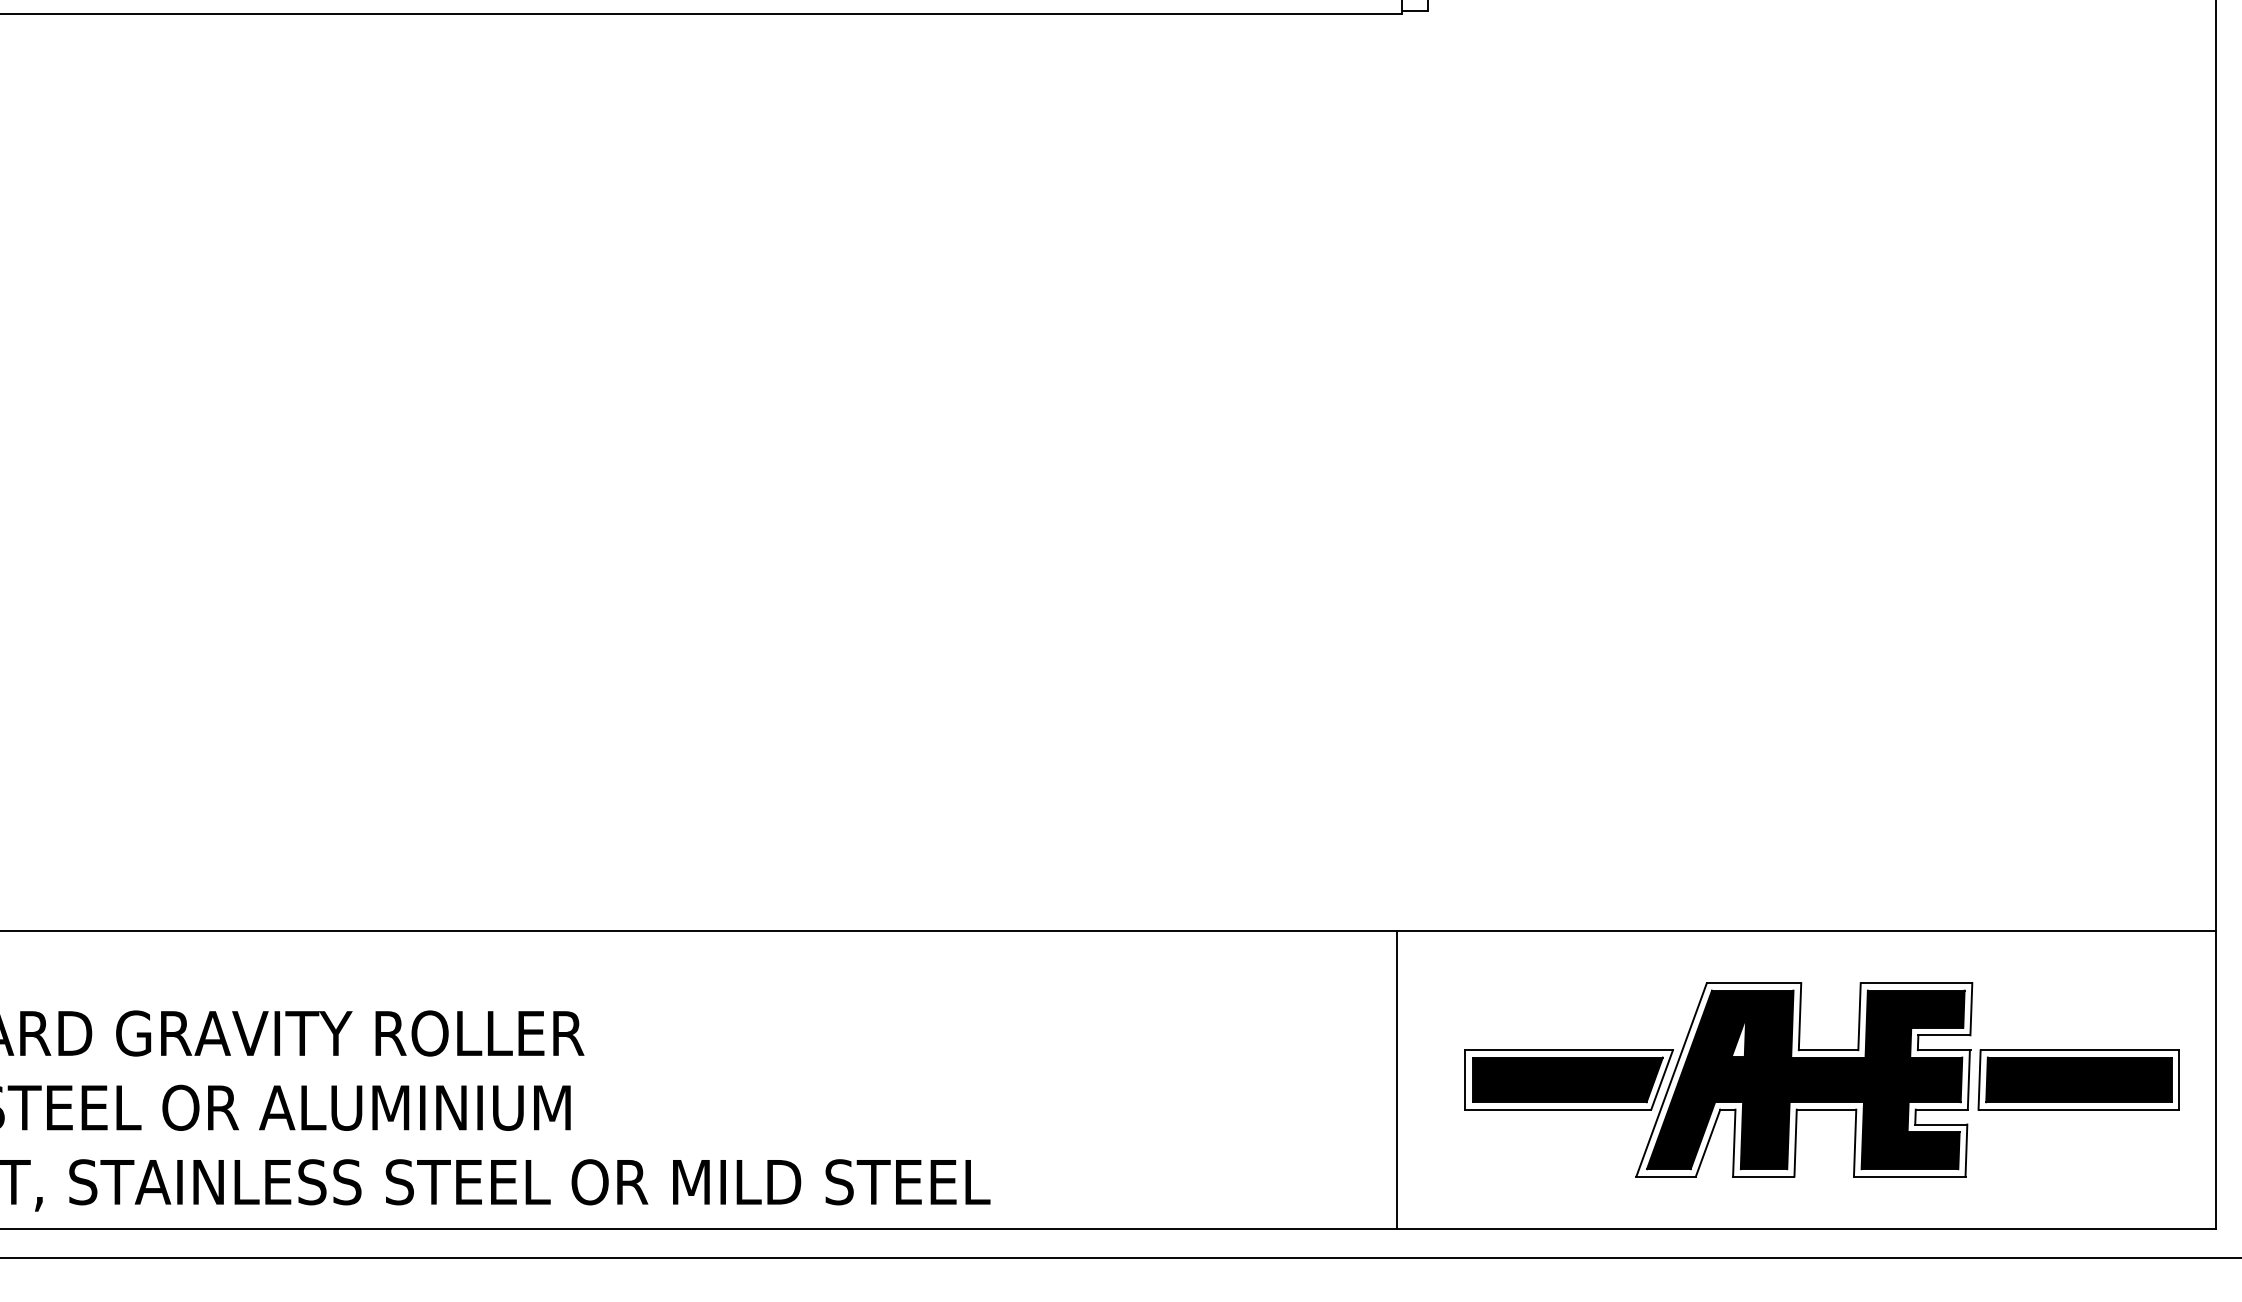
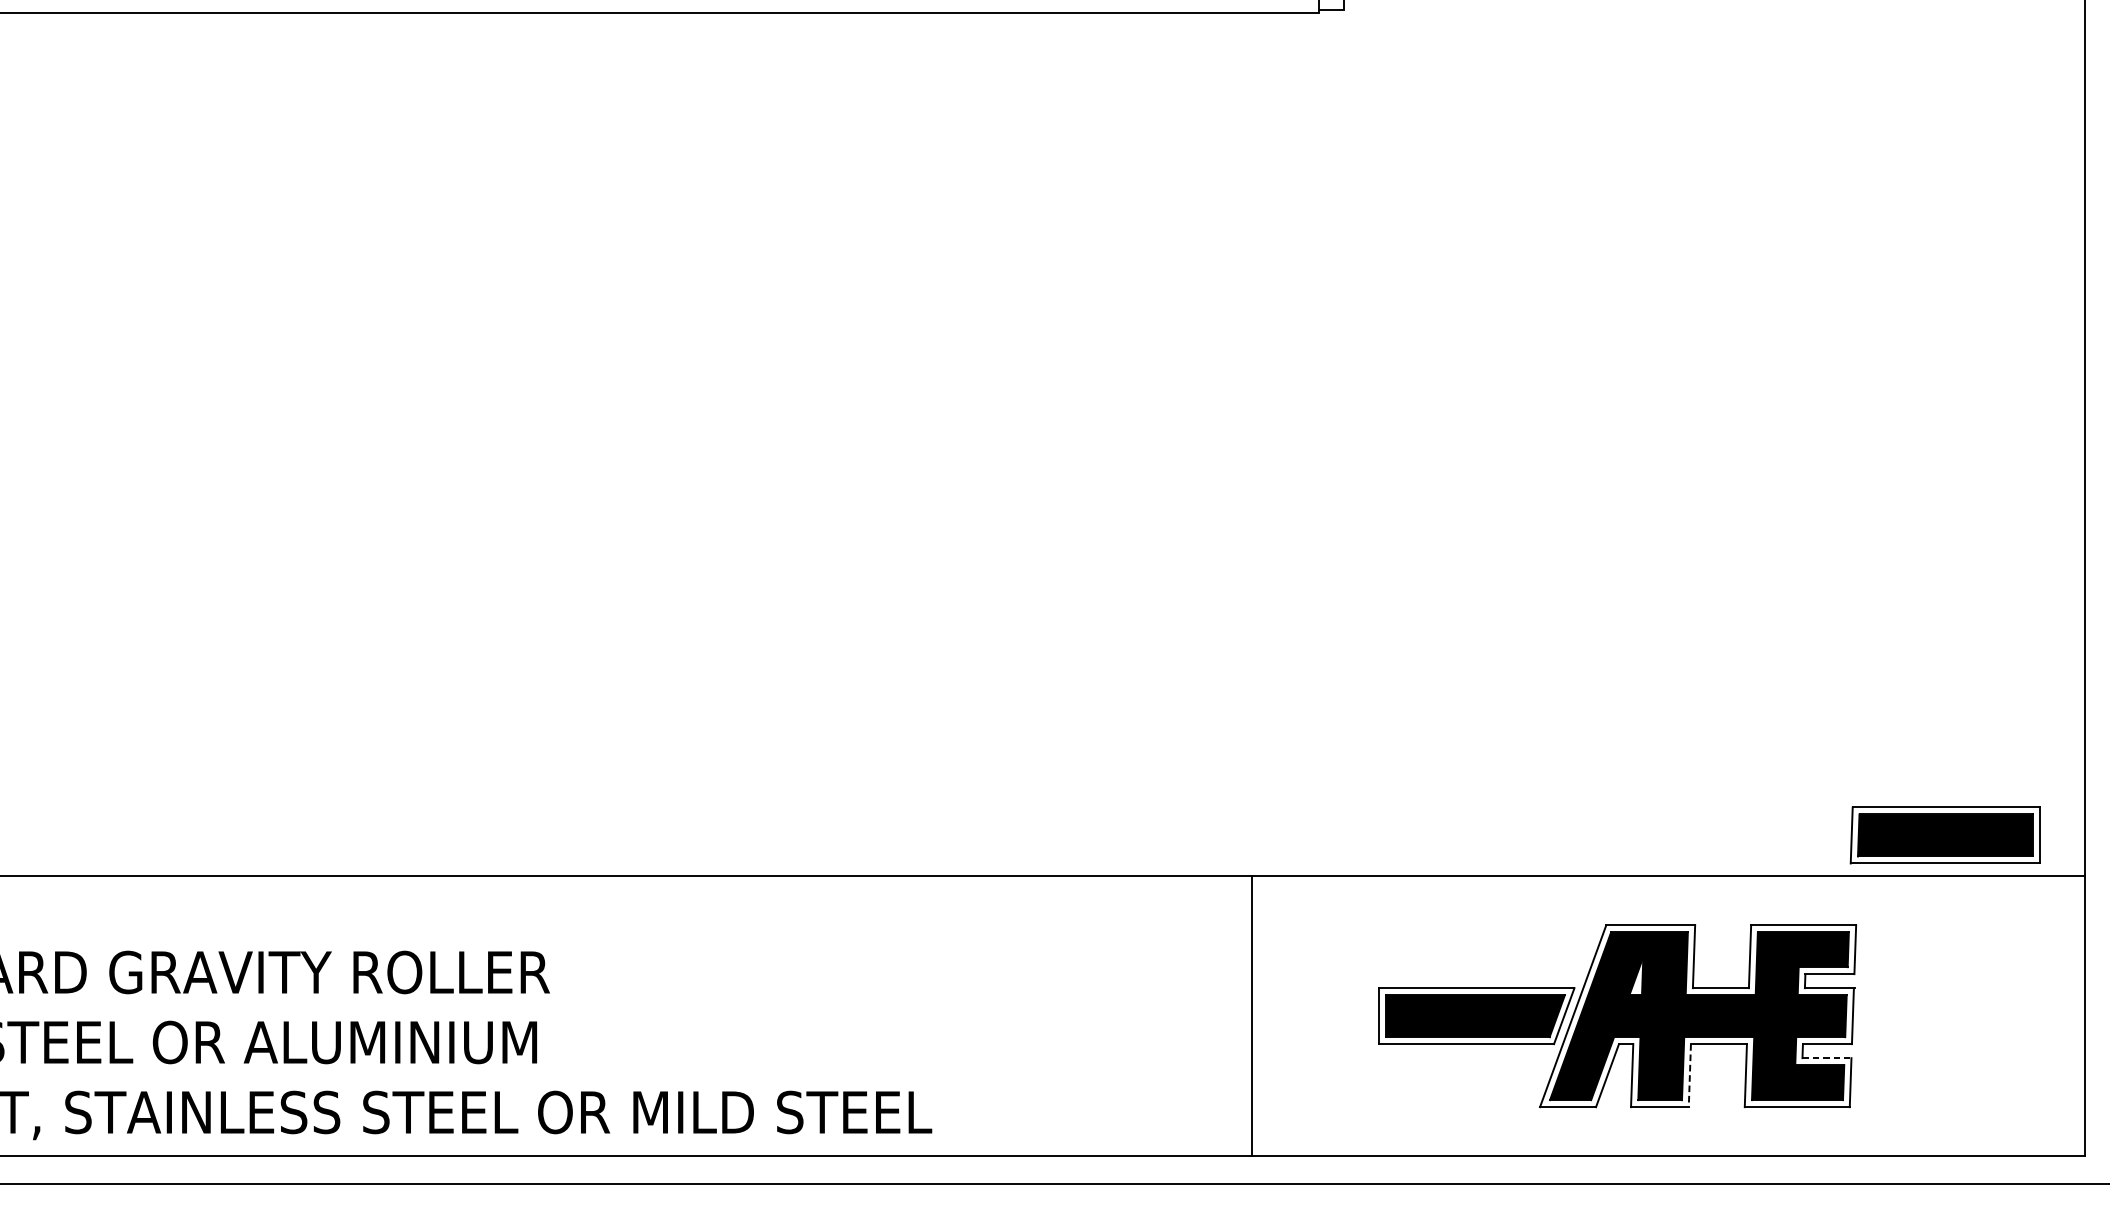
line: (1397, 1079) -> (1252, 1015), moved
part: (2078, 1079) -> (1944, 835), moved
line: (1941, 1124) -> (1827, 1058), solid -> dashed
line: (1795, 1143) -> (1689, 1075), solid -> dashed

